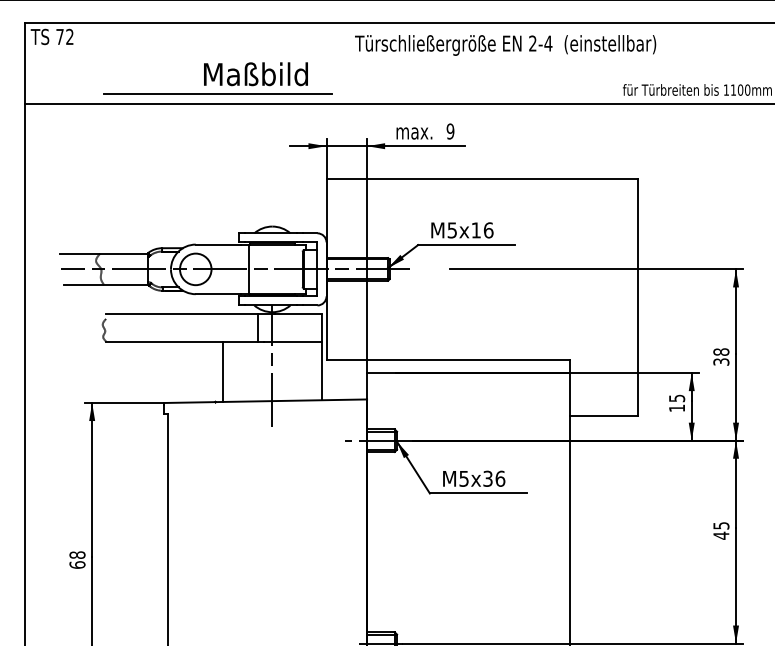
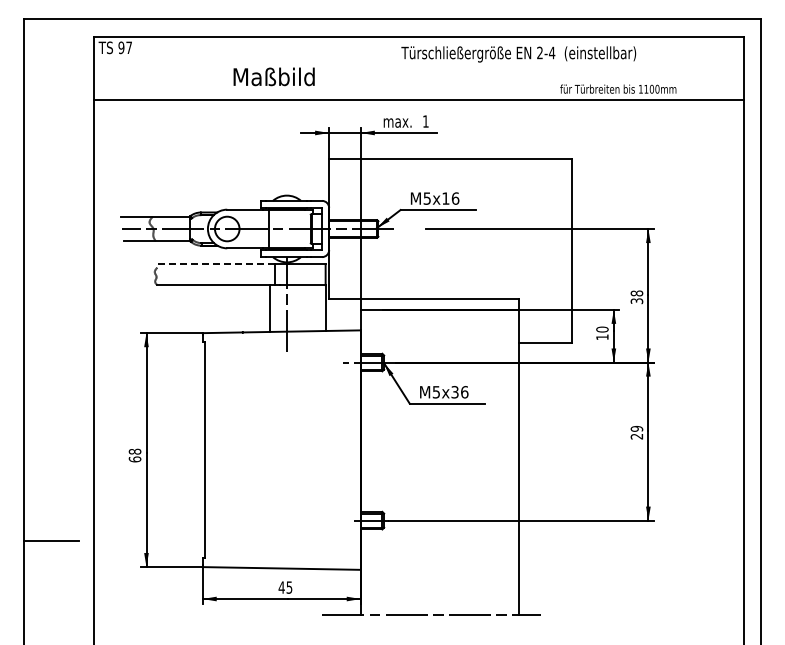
text: (63, 36) -> (124, 47), 72 -> 97
text: (505, 45) -> (518, 54), moved
line: (217, 92) -> (244, 91), removed
text: (450, 131) -> (425, 121), 9 -> 1
line: (180, 314) -> (215, 264), solid -> dashed
line: (223, 371) -> (270, 308), moved
text: (677, 398) -> (602, 329), 15 -> 10
text: (720, 530) -> (636, 432), 45 -> 29

